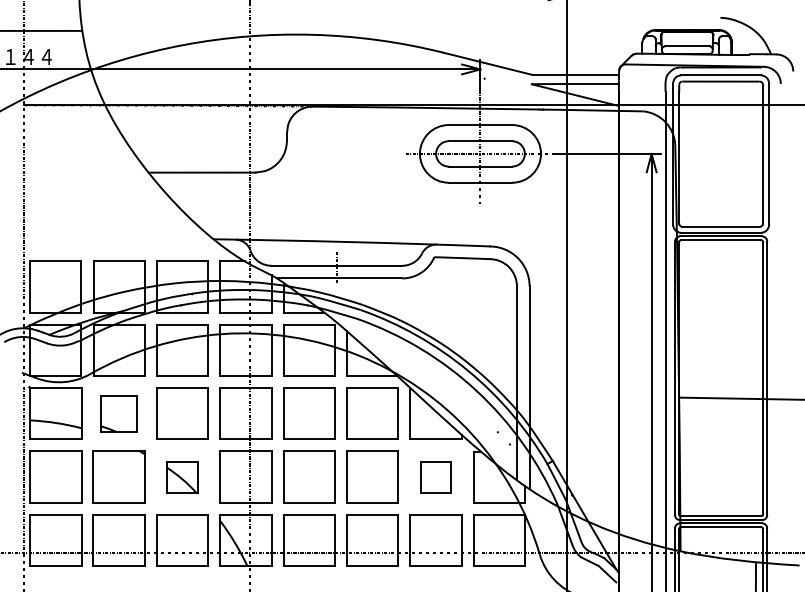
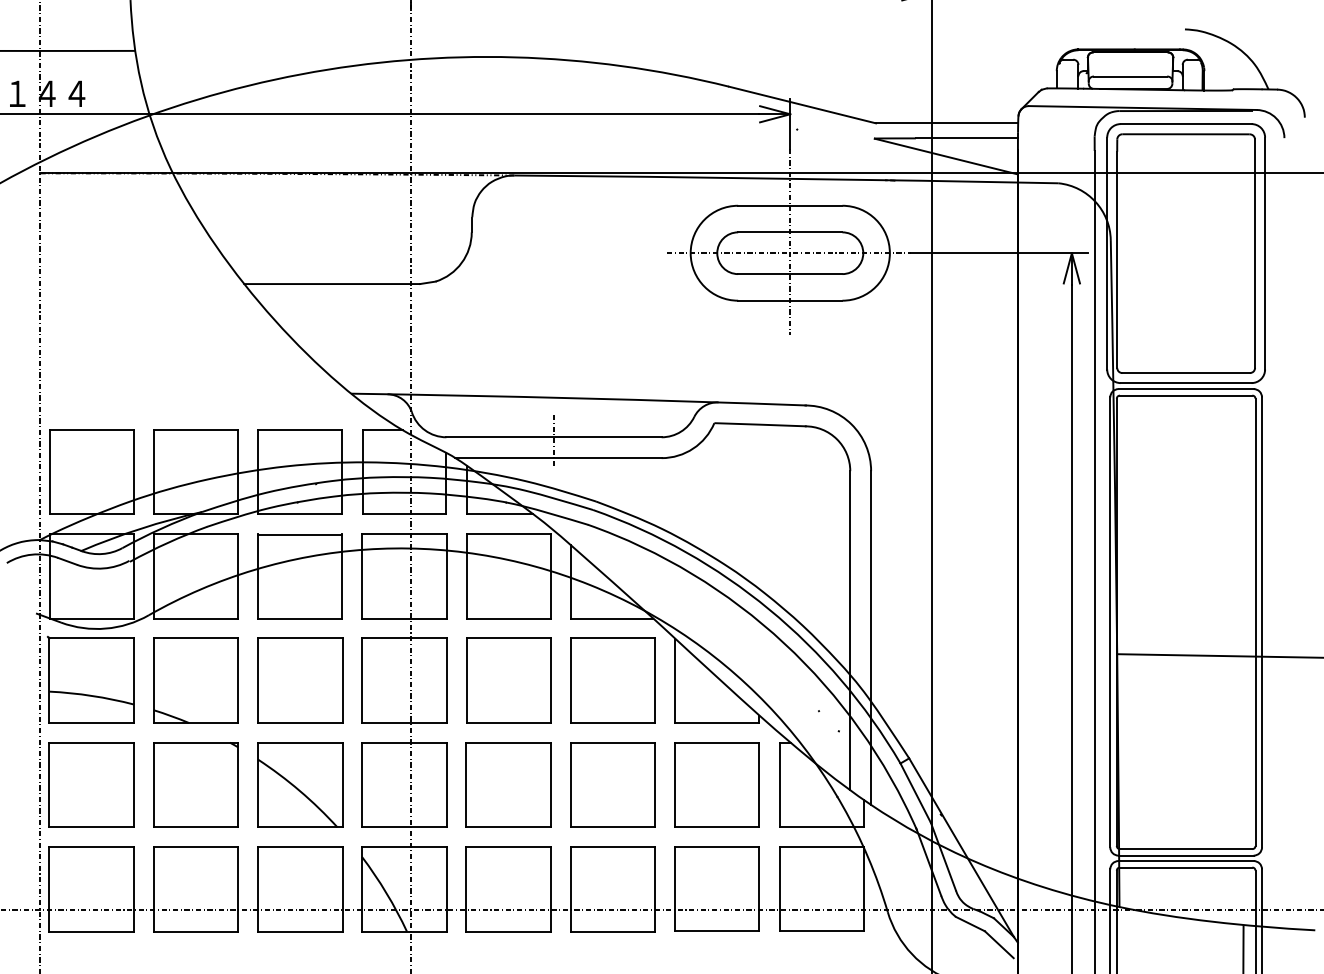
part: (119, 413) -> (196, 680), size x1.43
part: (182, 476) -> (300, 783), size x1.67
part: (435, 477) -> (716, 785), size x1.67

